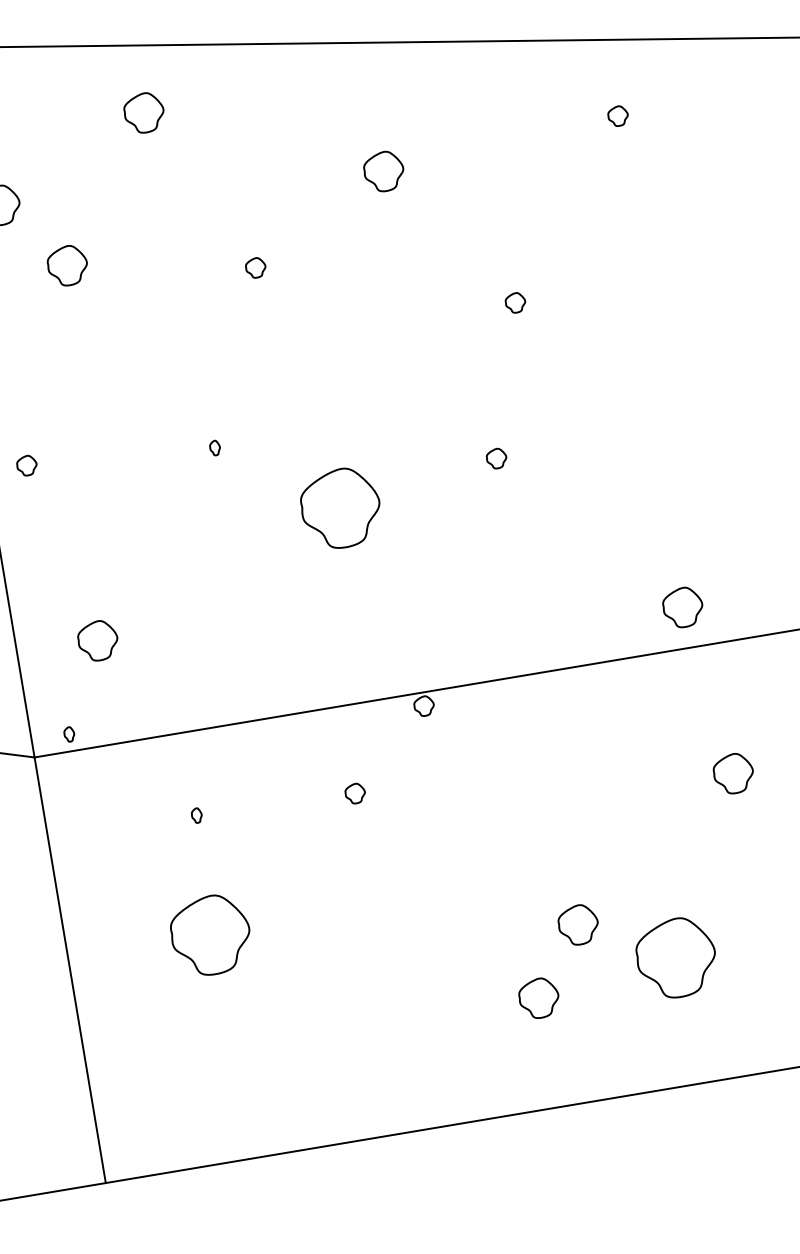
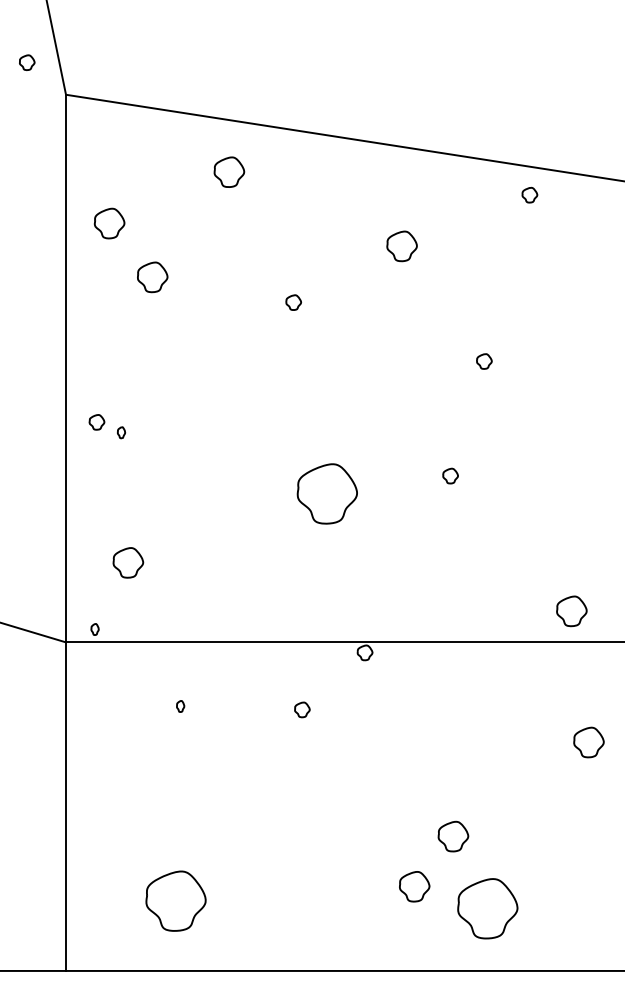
part: (617, 115) -> (529, 194), moved
part: (215, 447) -> (121, 432), moved
part: (210, 934) -> (175, 900), moved
part: (675, 957) -> (487, 908), moved

